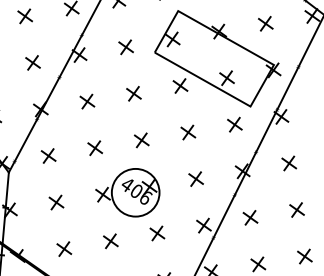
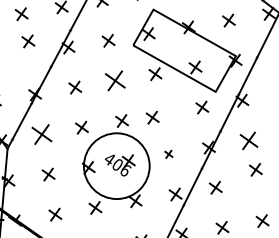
part: (32, 62) -> (27, 41), moved
part: (133, 93) -> (114, 80), size x1.6
part: (188, 132) -> (152, 117), moved
part: (48, 155) -> (41, 134), size x1.6
part: (289, 163) -> (249, 140), size x1.4
part: (195, 178) -> (168, 153), size x0.6
circle: (135, 192) -> (116, 165), size x1.6
part: (296, 209) -> (255, 169), moved

